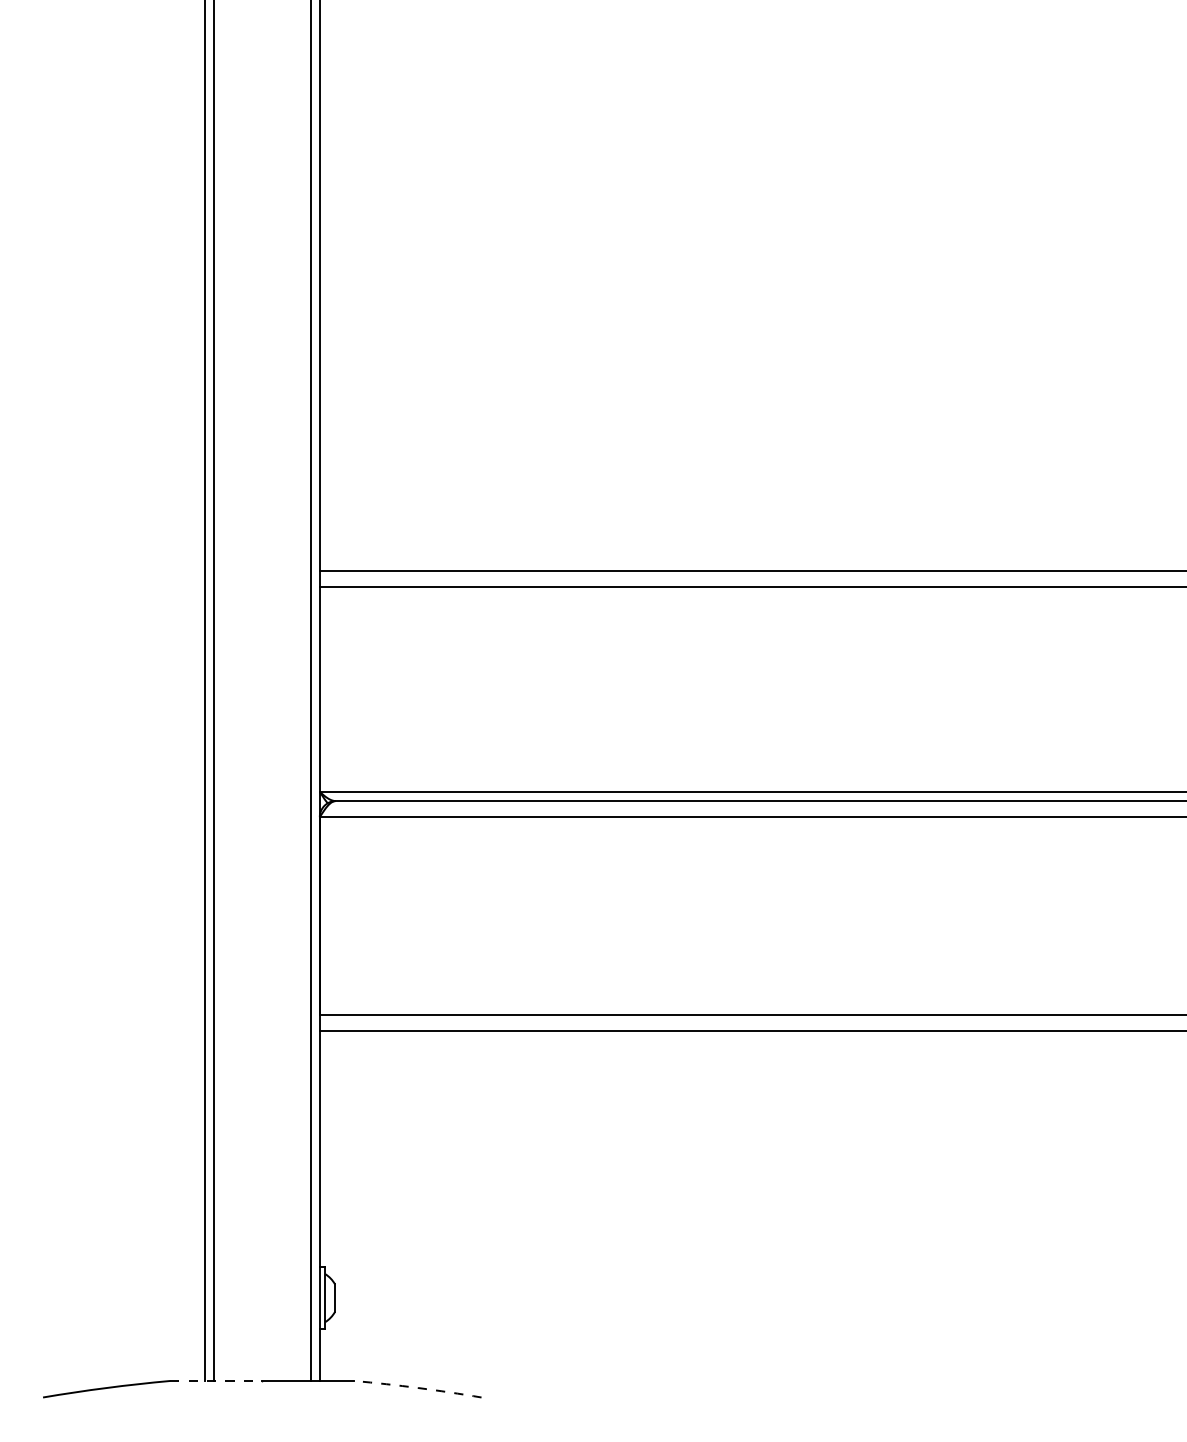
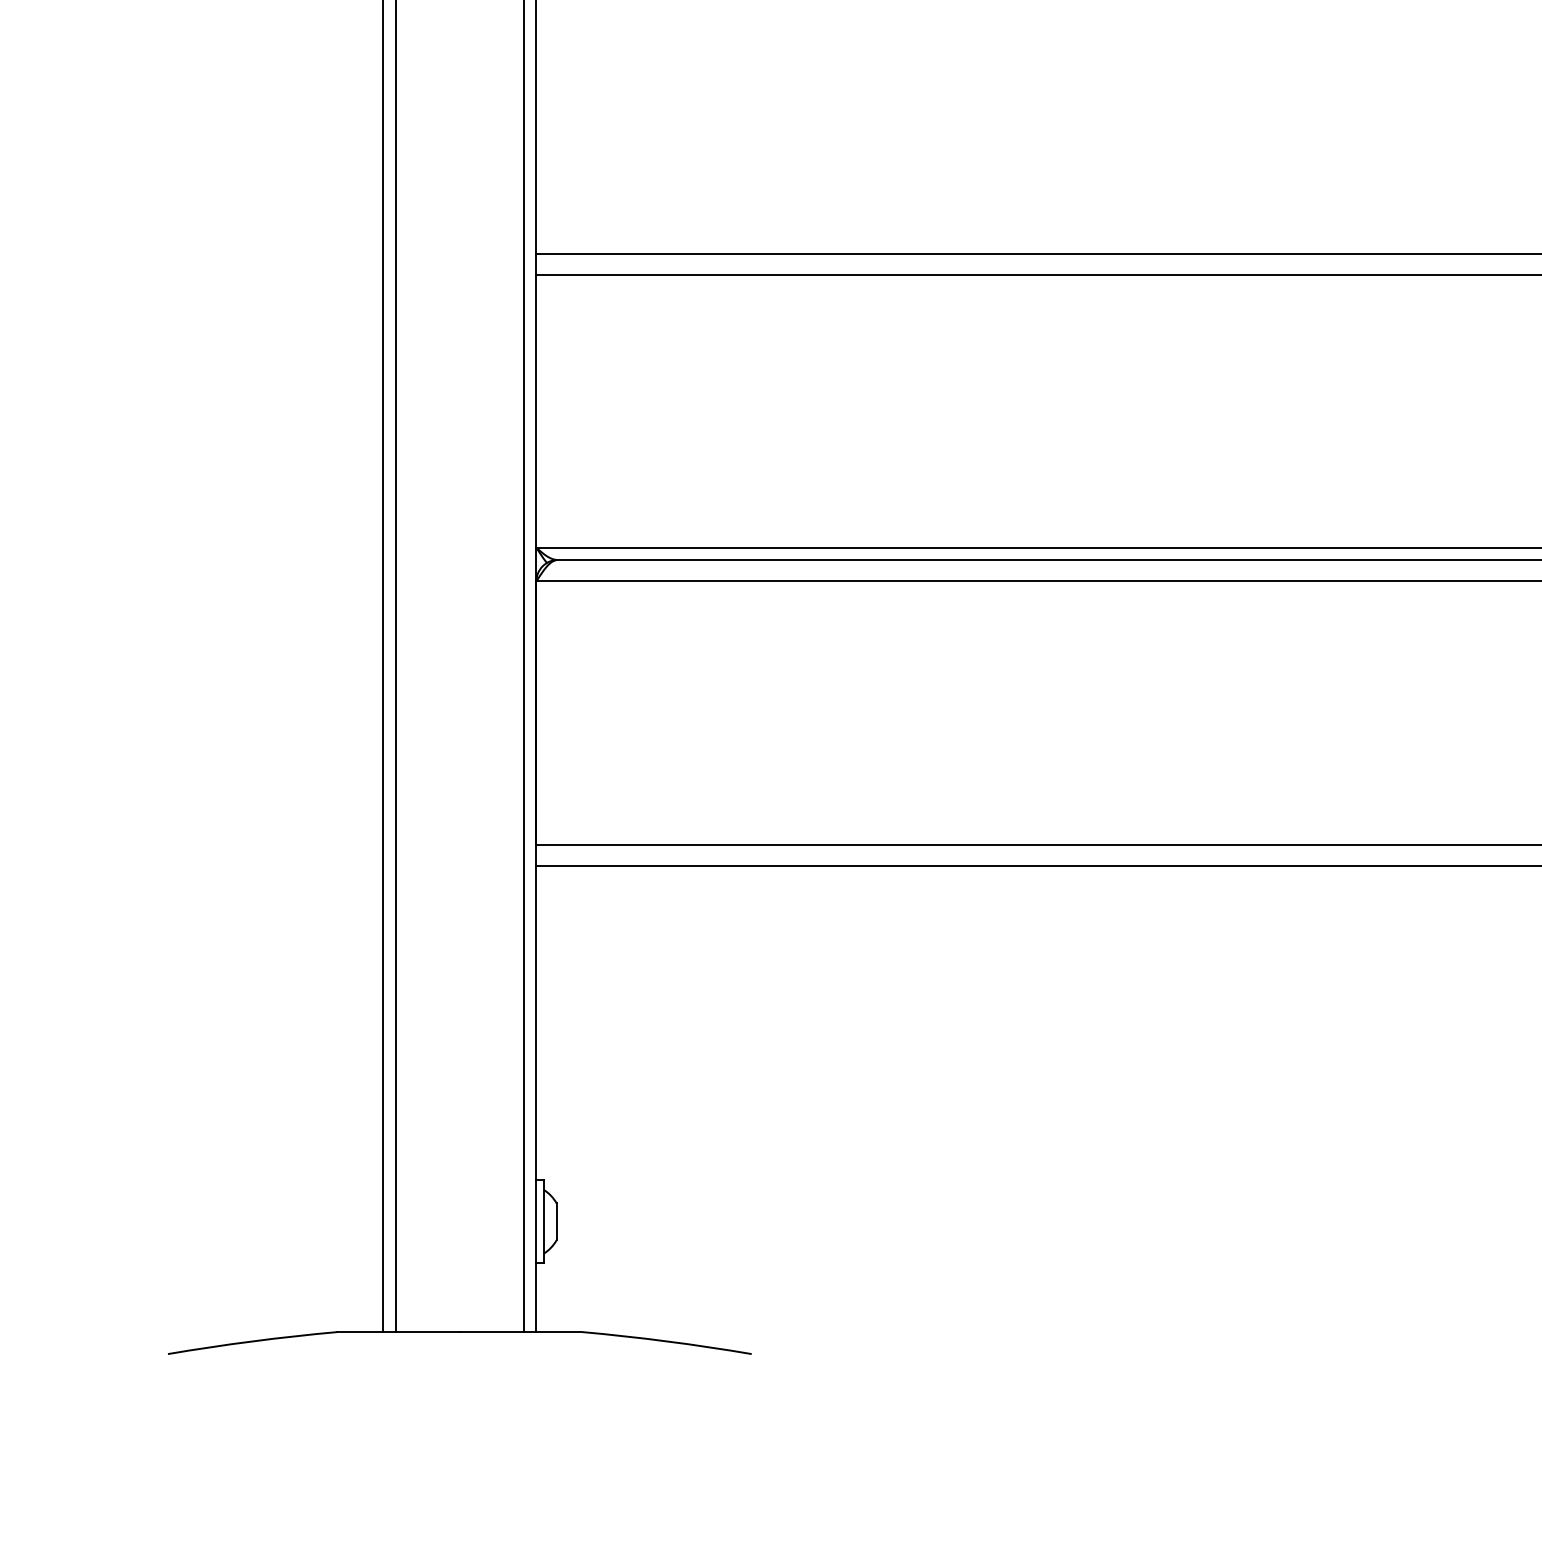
line: (216, 1380) -> (398, 1331), dashed -> solid
arc: (418, 1387) -> (667, 1340), dashed -> solid

